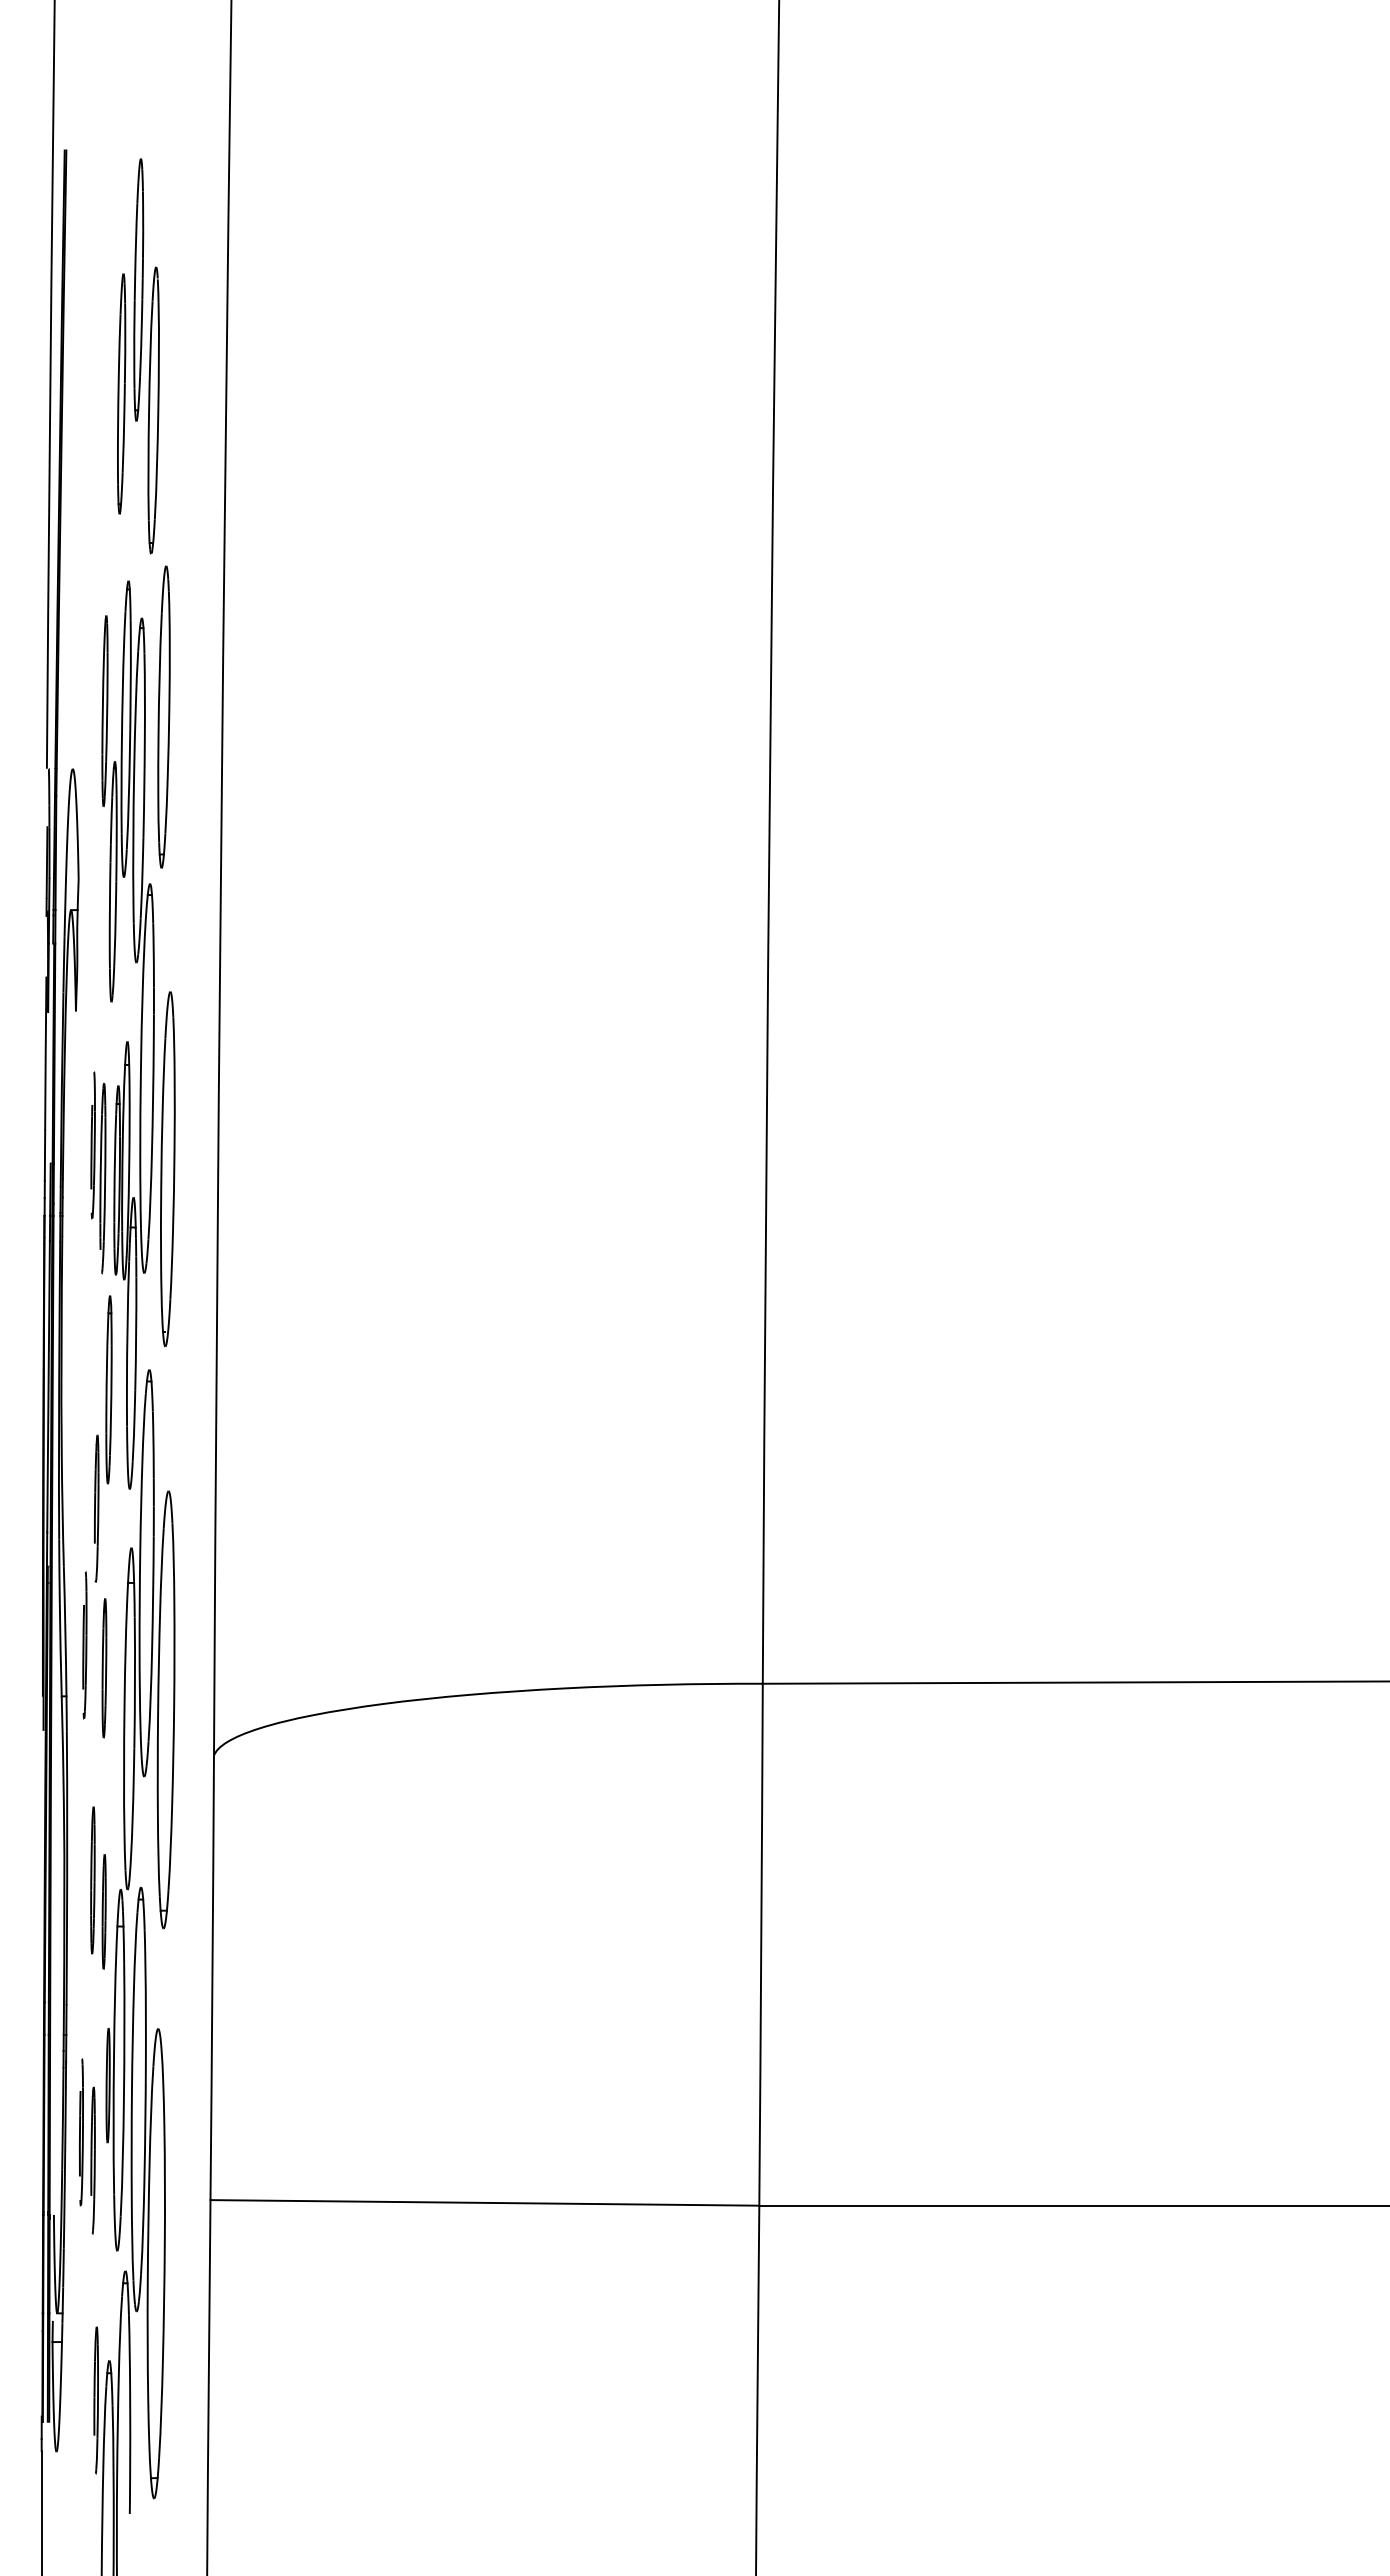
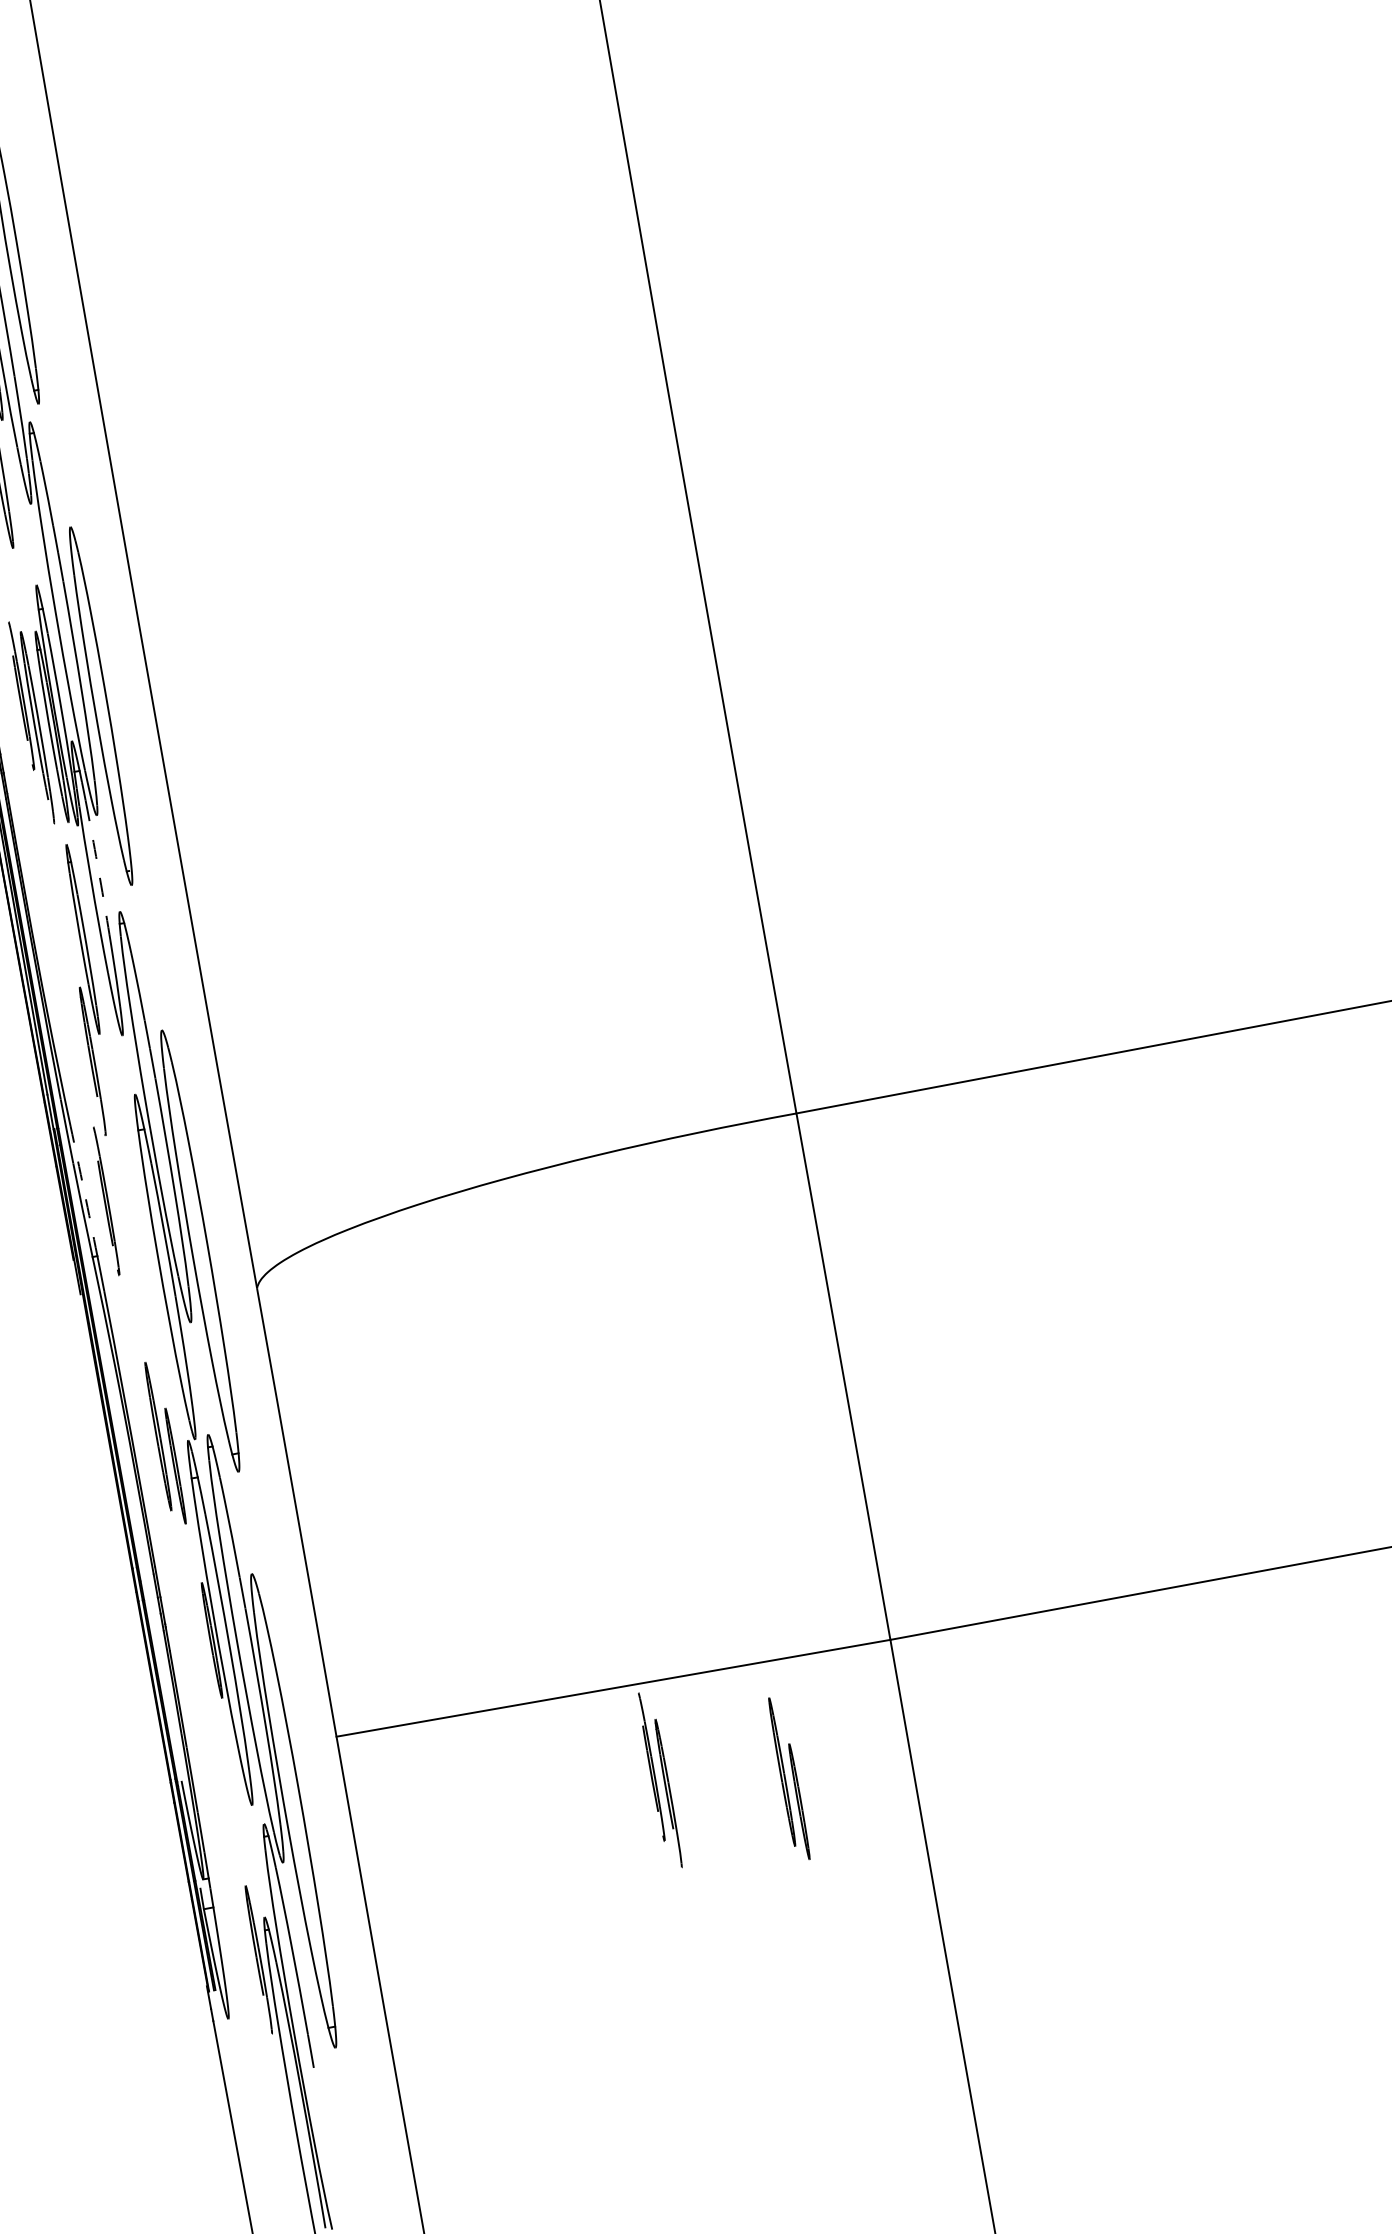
arc: (136, 1333) -> (100, 877), solid -> dashed
arc: (65, 1631) -> (84, 1191), solid -> dashed
part: (104, 1668) -> (130, 1220), removed
part: (87, 2146) -> (660, 1780), moved
part: (637, 2320) -> (789, 1778), added

